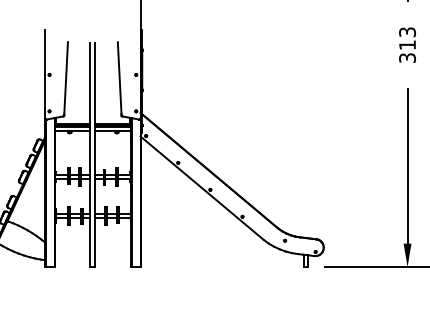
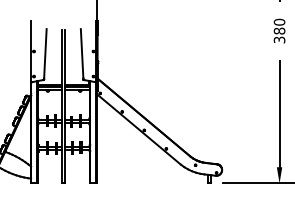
text: (407, 38) -> (279, 26), 313 -> 380

